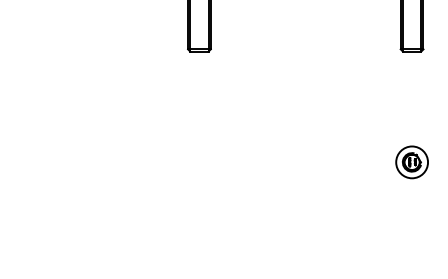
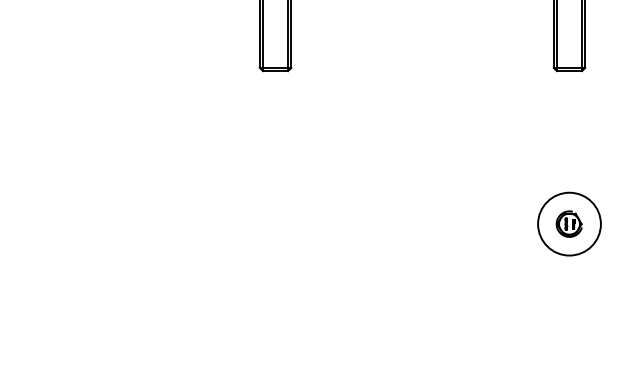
circle: (412, 161) -> (569, 223), size x1.43

